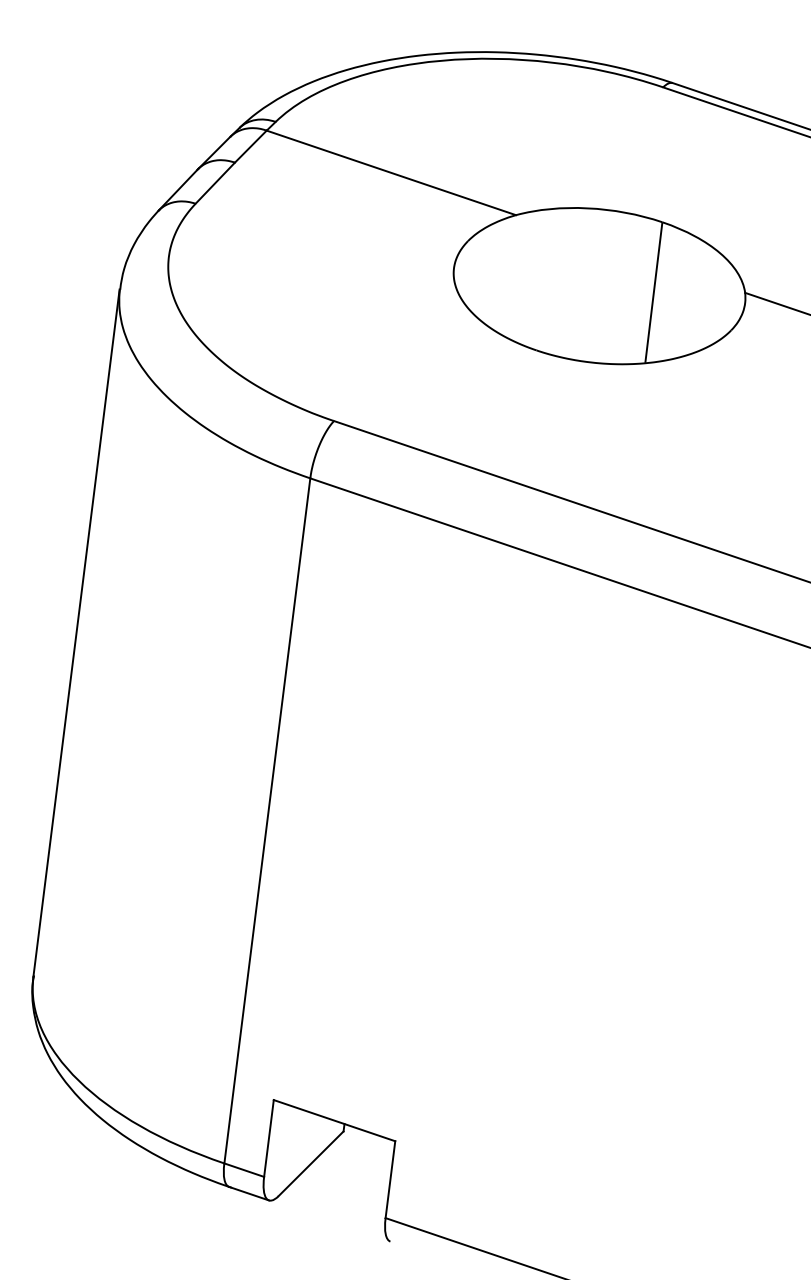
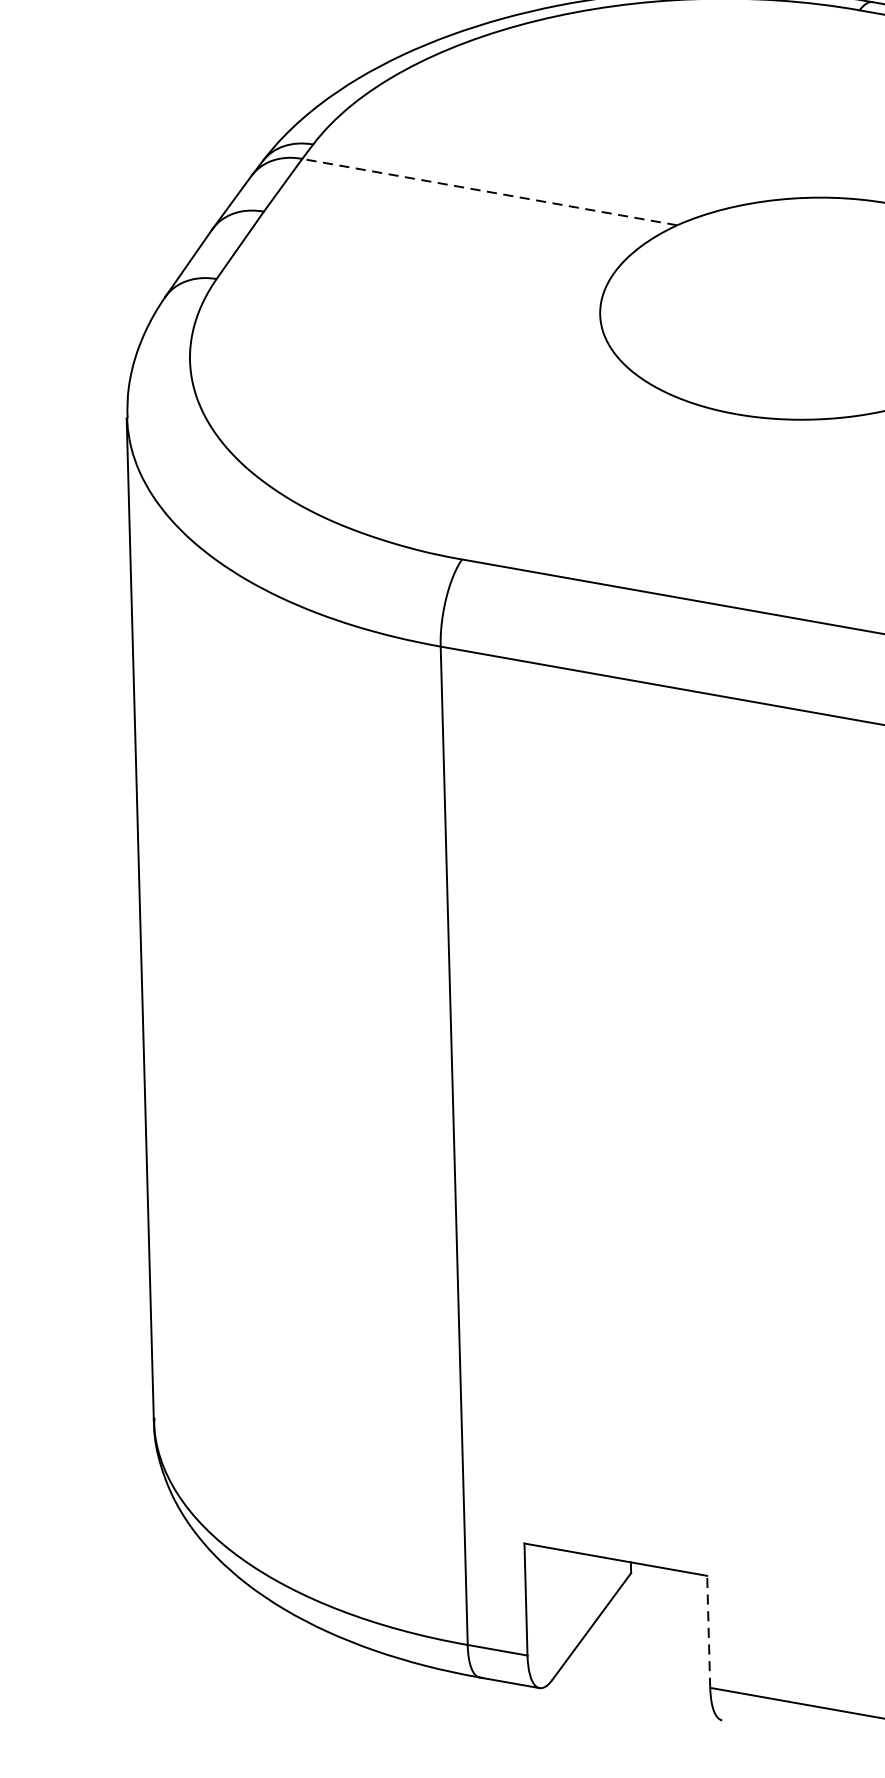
line: (391, 172) -> (489, 191), solid -> dashed
line: (390, 1179) -> (708, 1631), solid -> dashed

